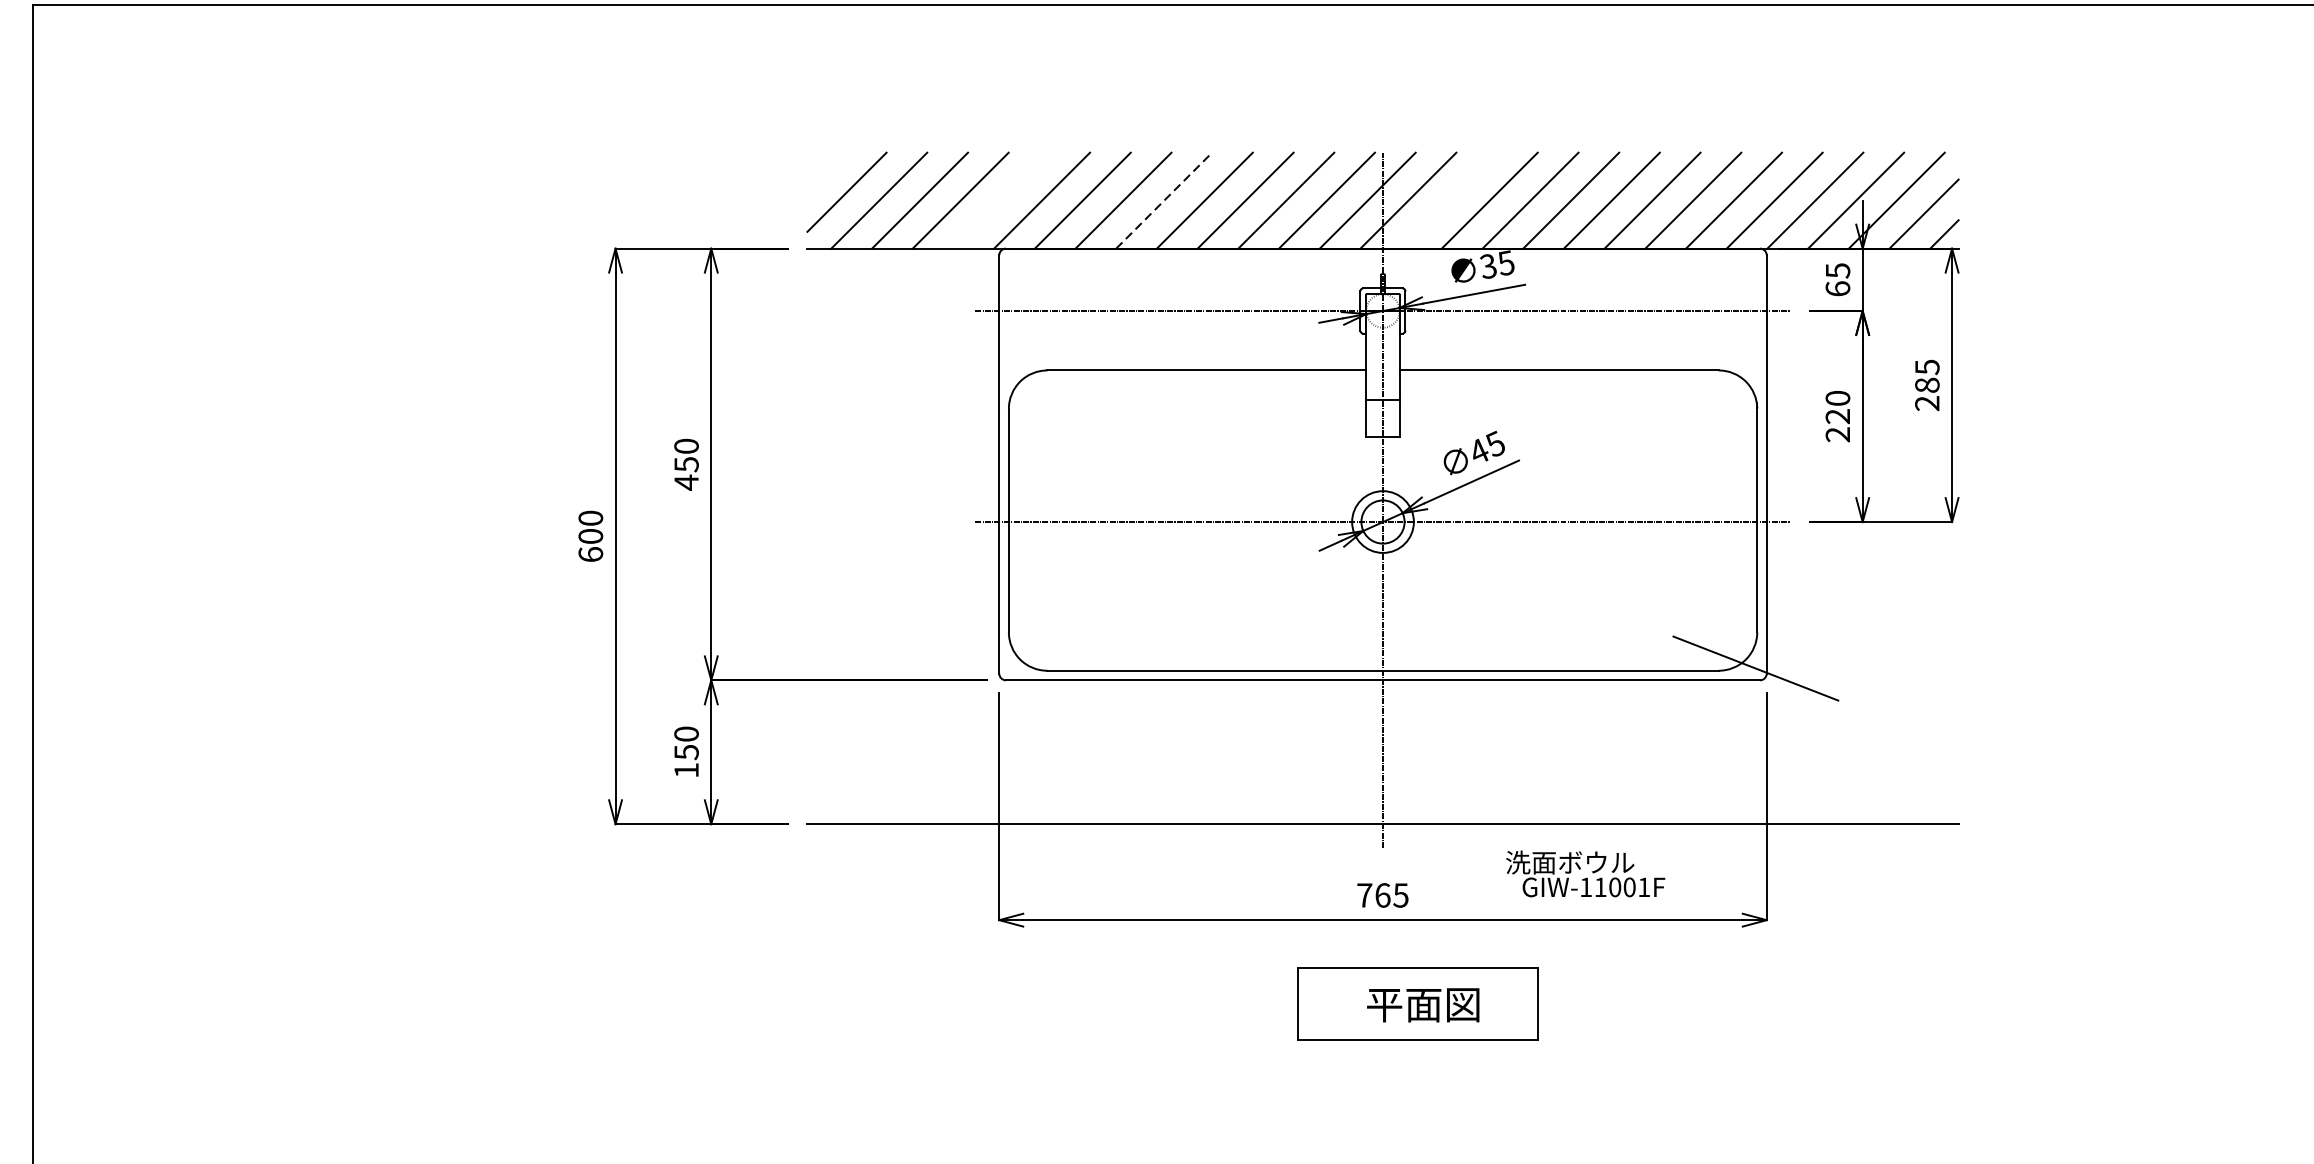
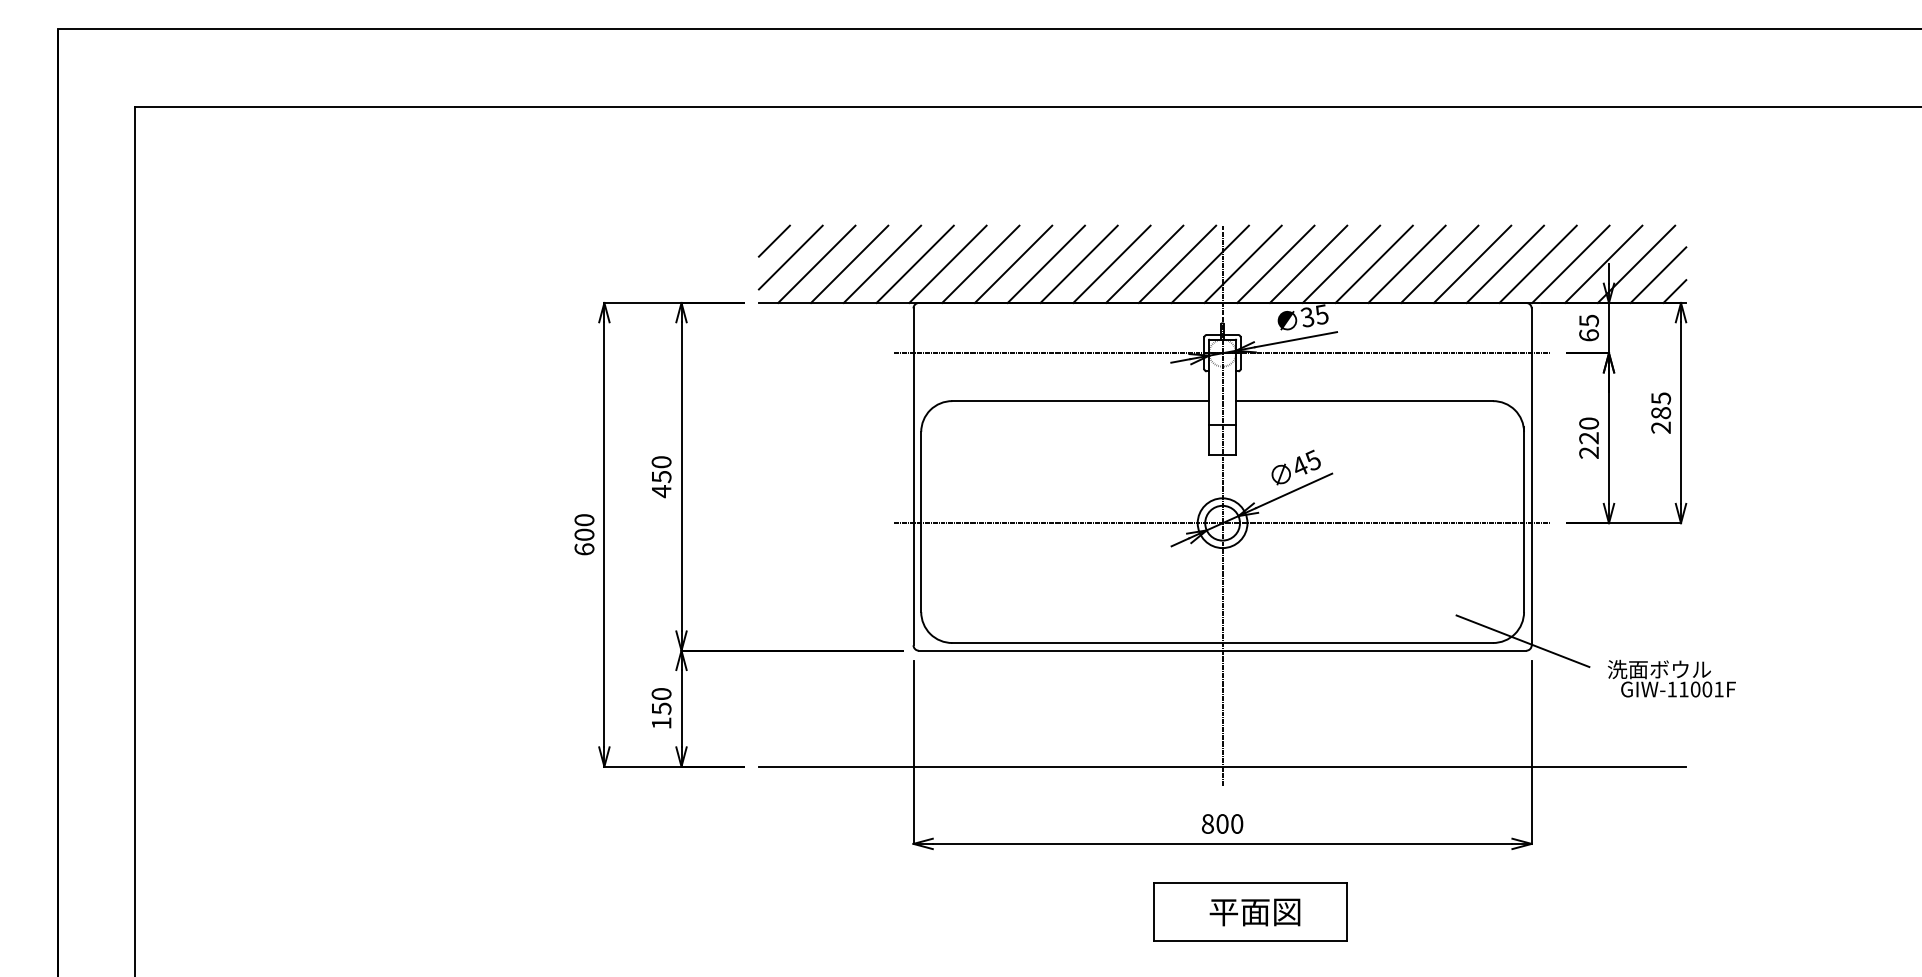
line: (825, 171) -> (773, 240), added
line: (1000, 199) -> (914, 263), added
line: (1448, 199) -> (1275, 263), added
line: (1164, 200) -> (1046, 264), dashed -> solid
text: (1585, 873) -> (1671, 678), moved
text: (1382, 894) -> (1222, 823), 765 -> 800

